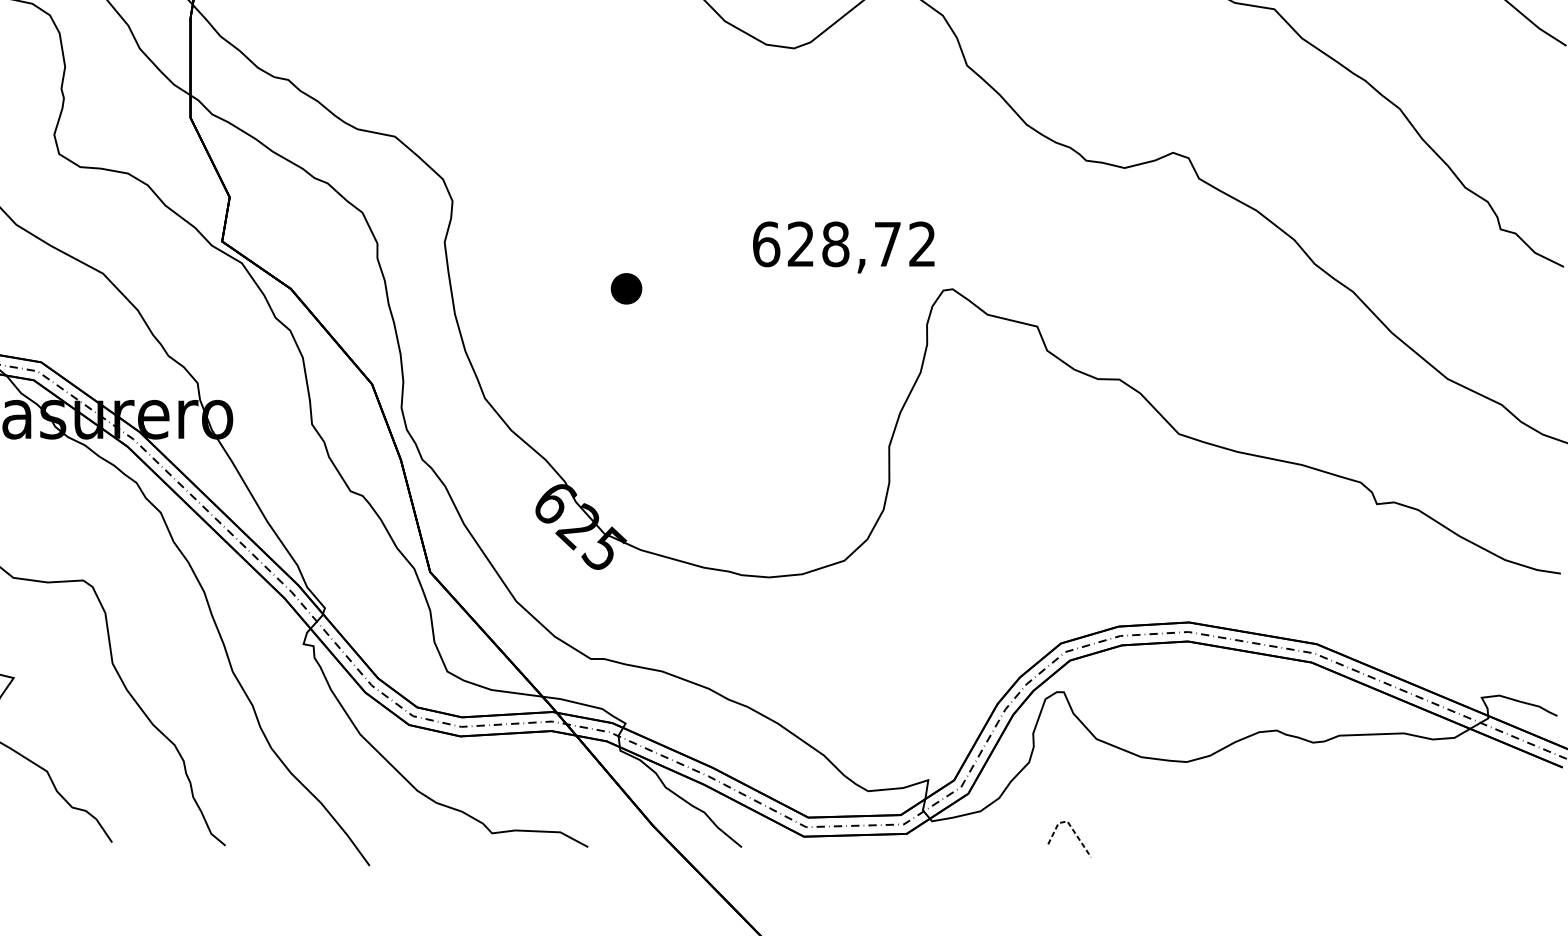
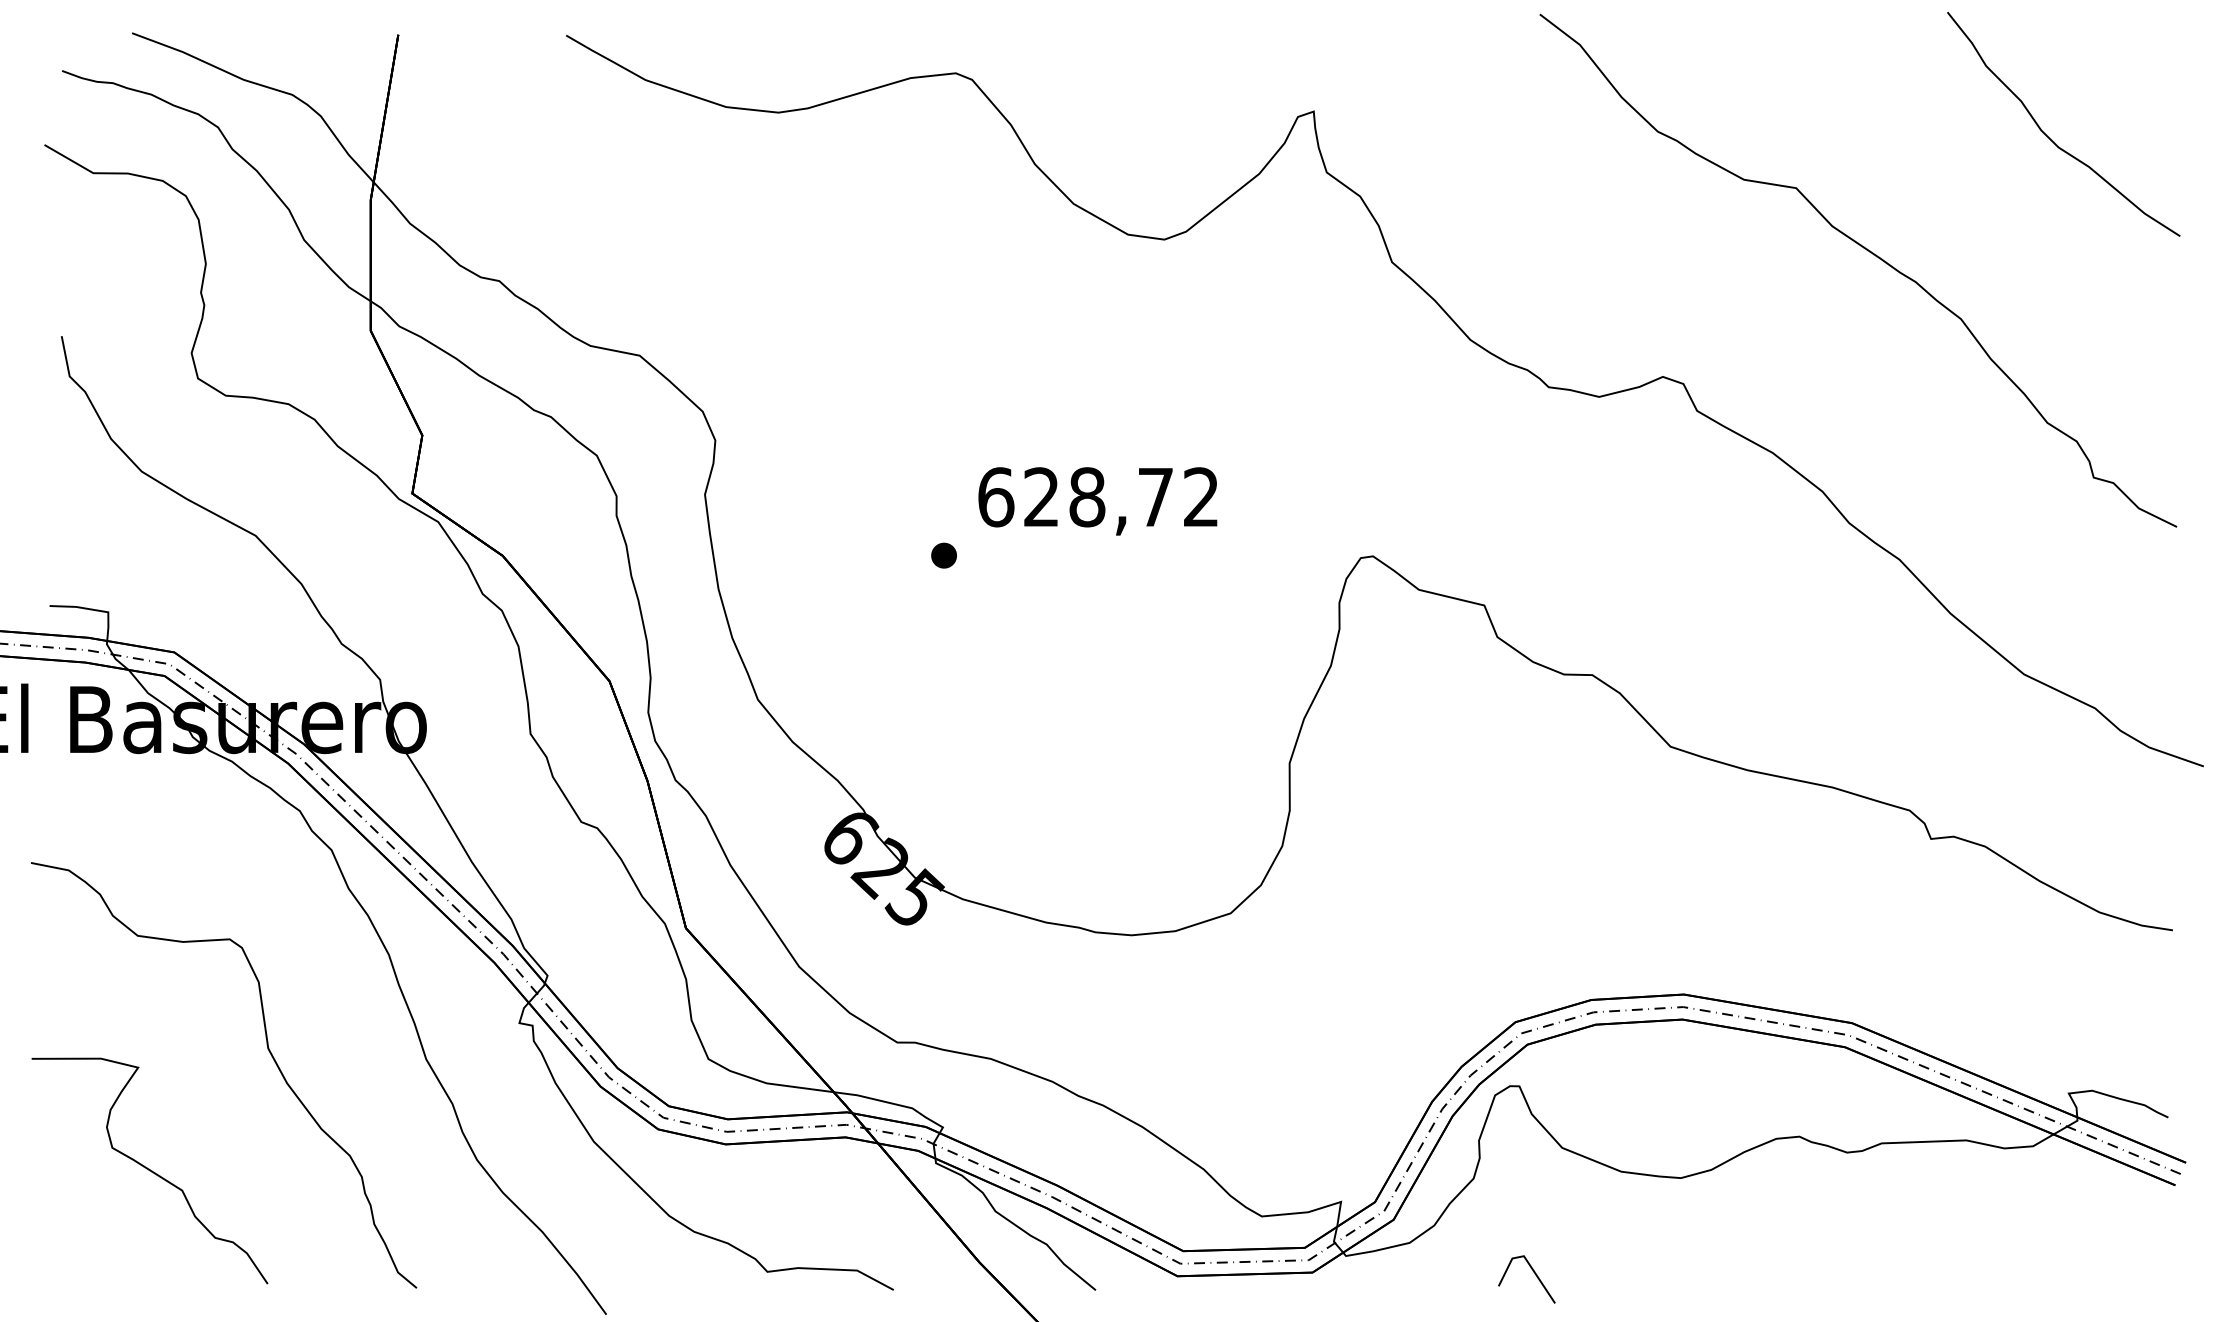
text: (843, 247) -> (1097, 501), moved
part: (626, 288) -> (943, 555), size x0.62
line: (1070, 825) -> (1527, 1261), dashed -> solid

